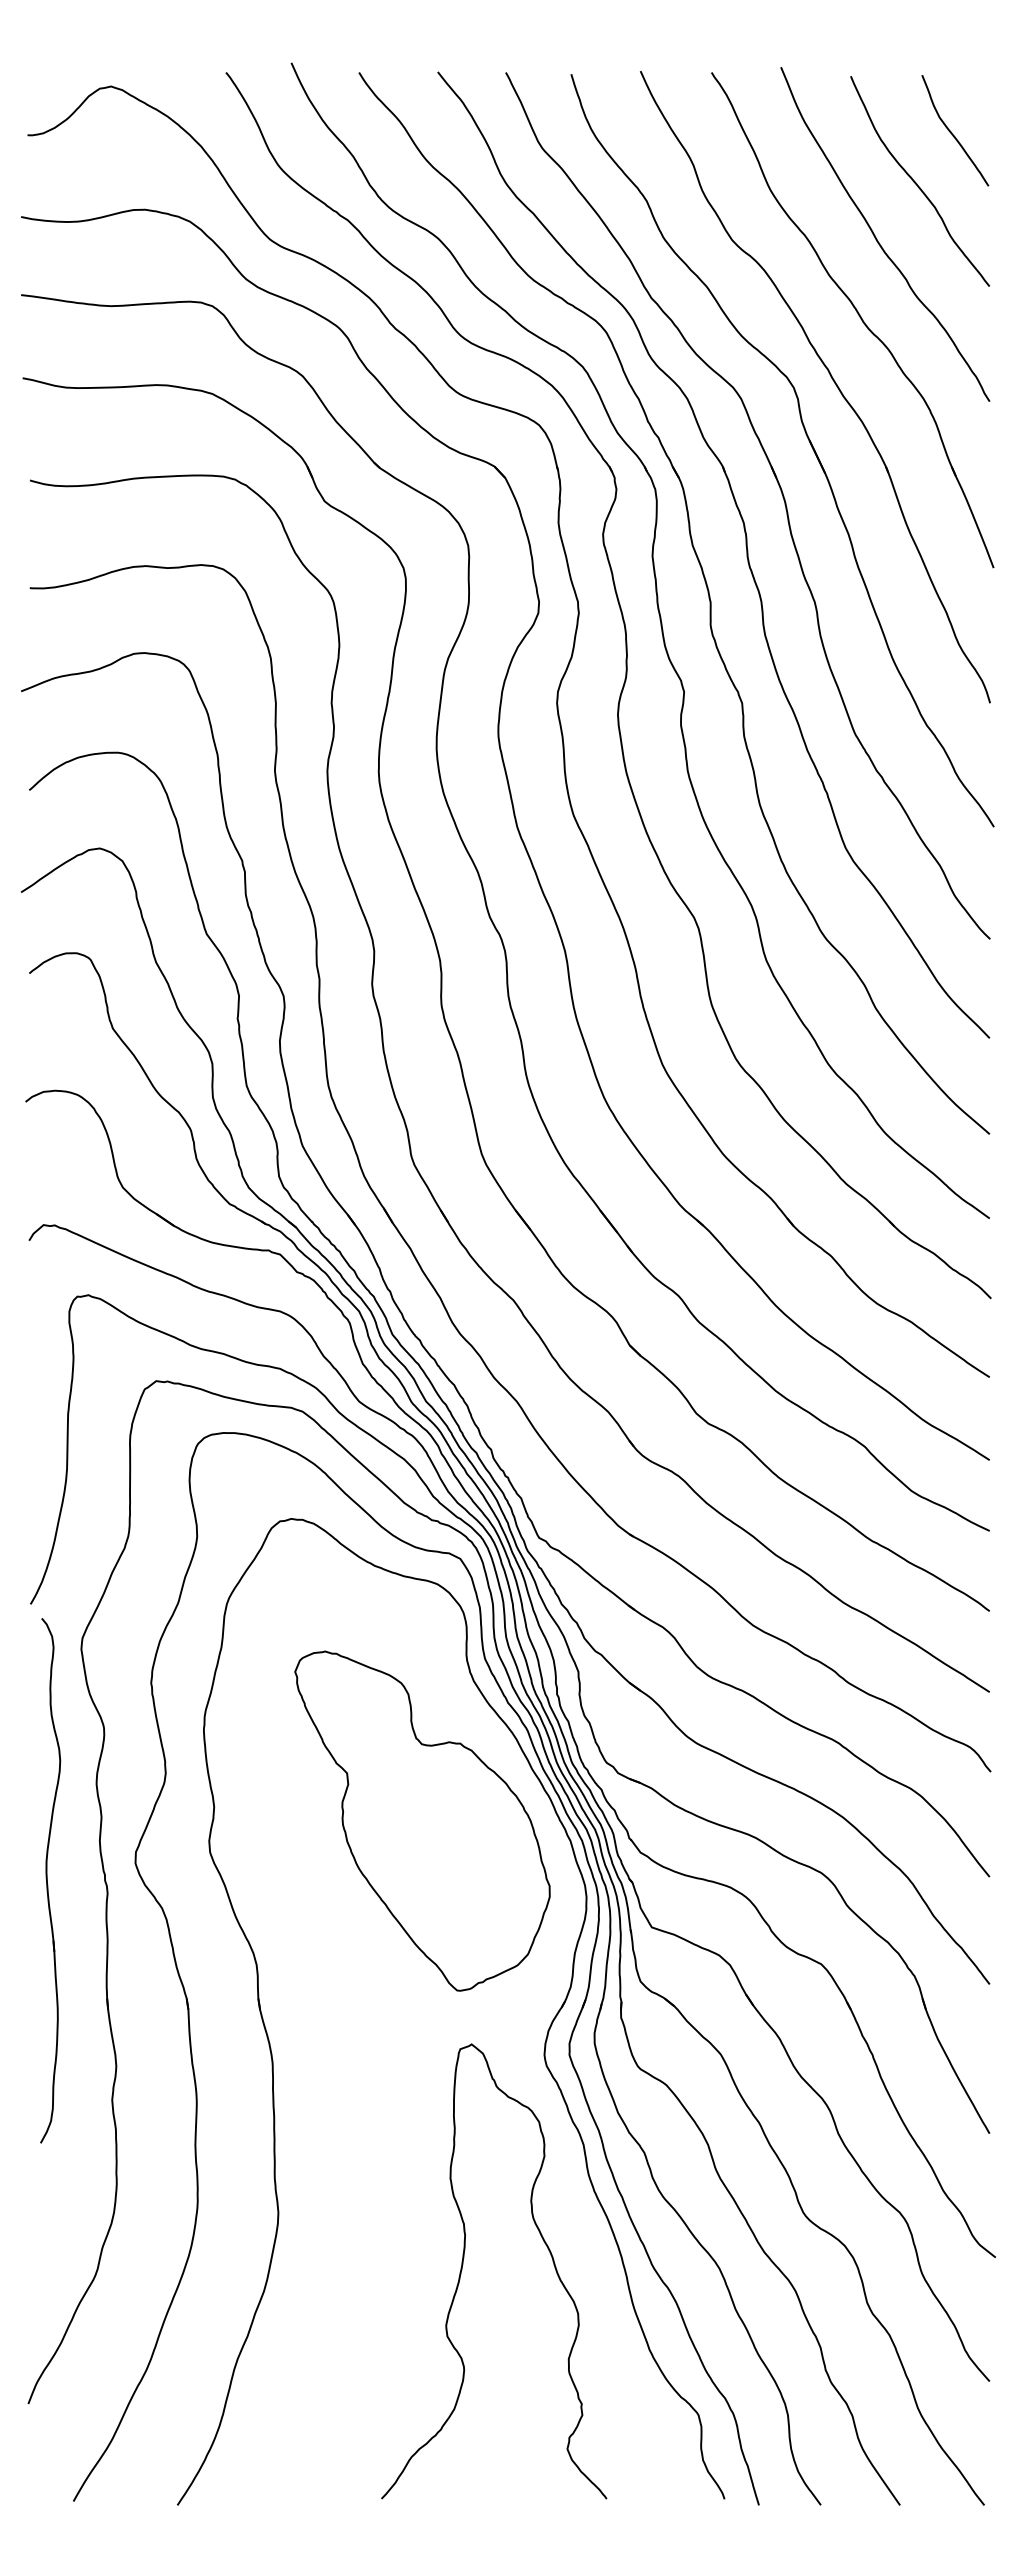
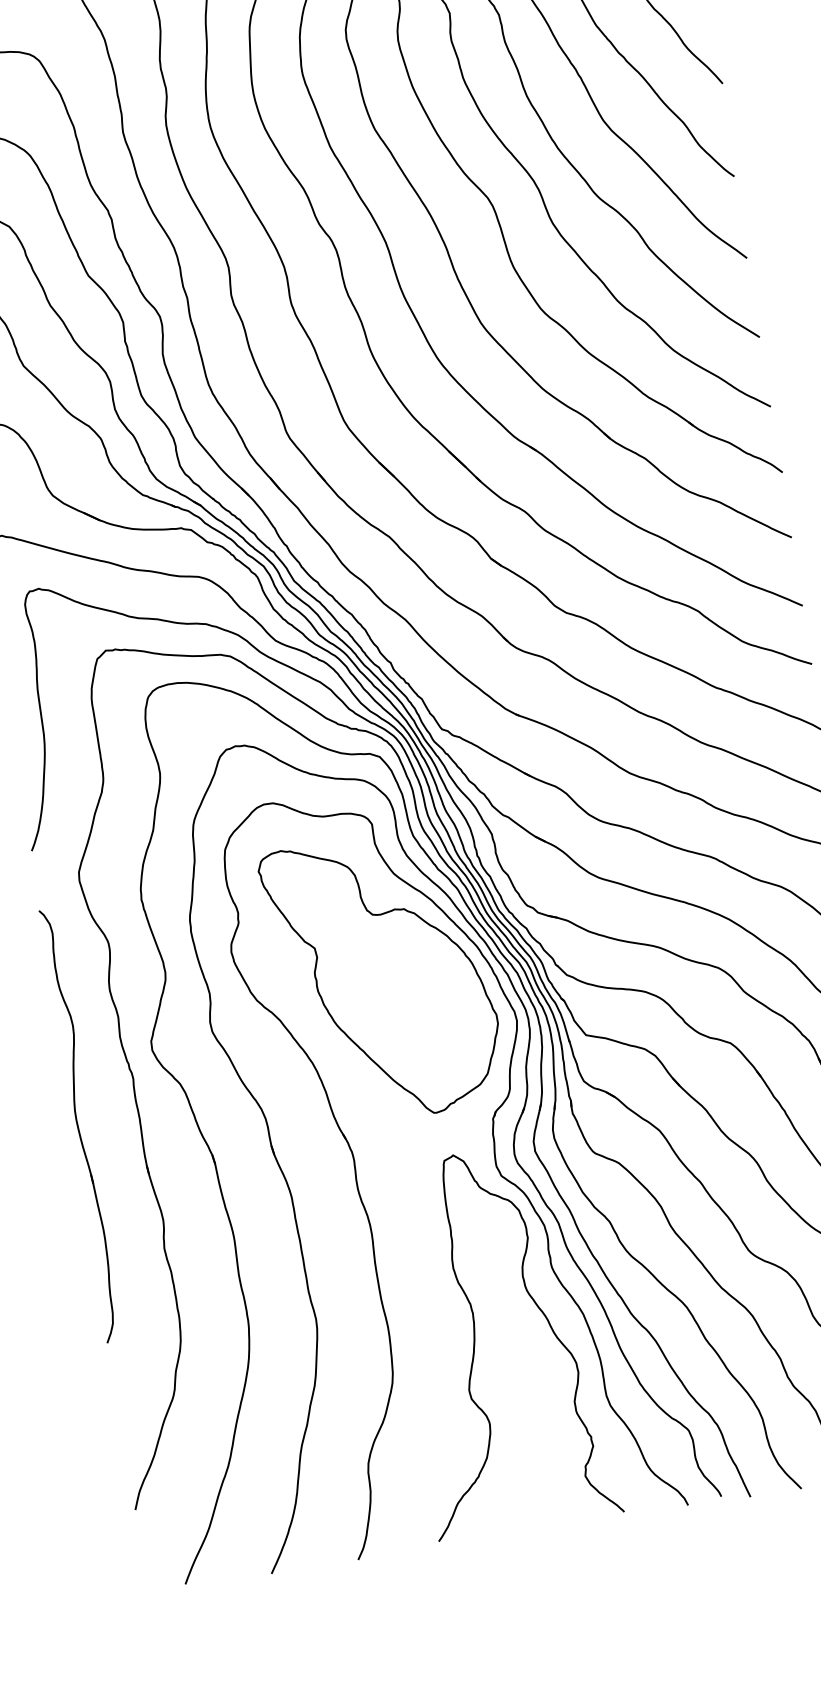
part: (50, 1880) -> (80, 1125), moved
part: (520, 2048) -> (493, 1152), added

